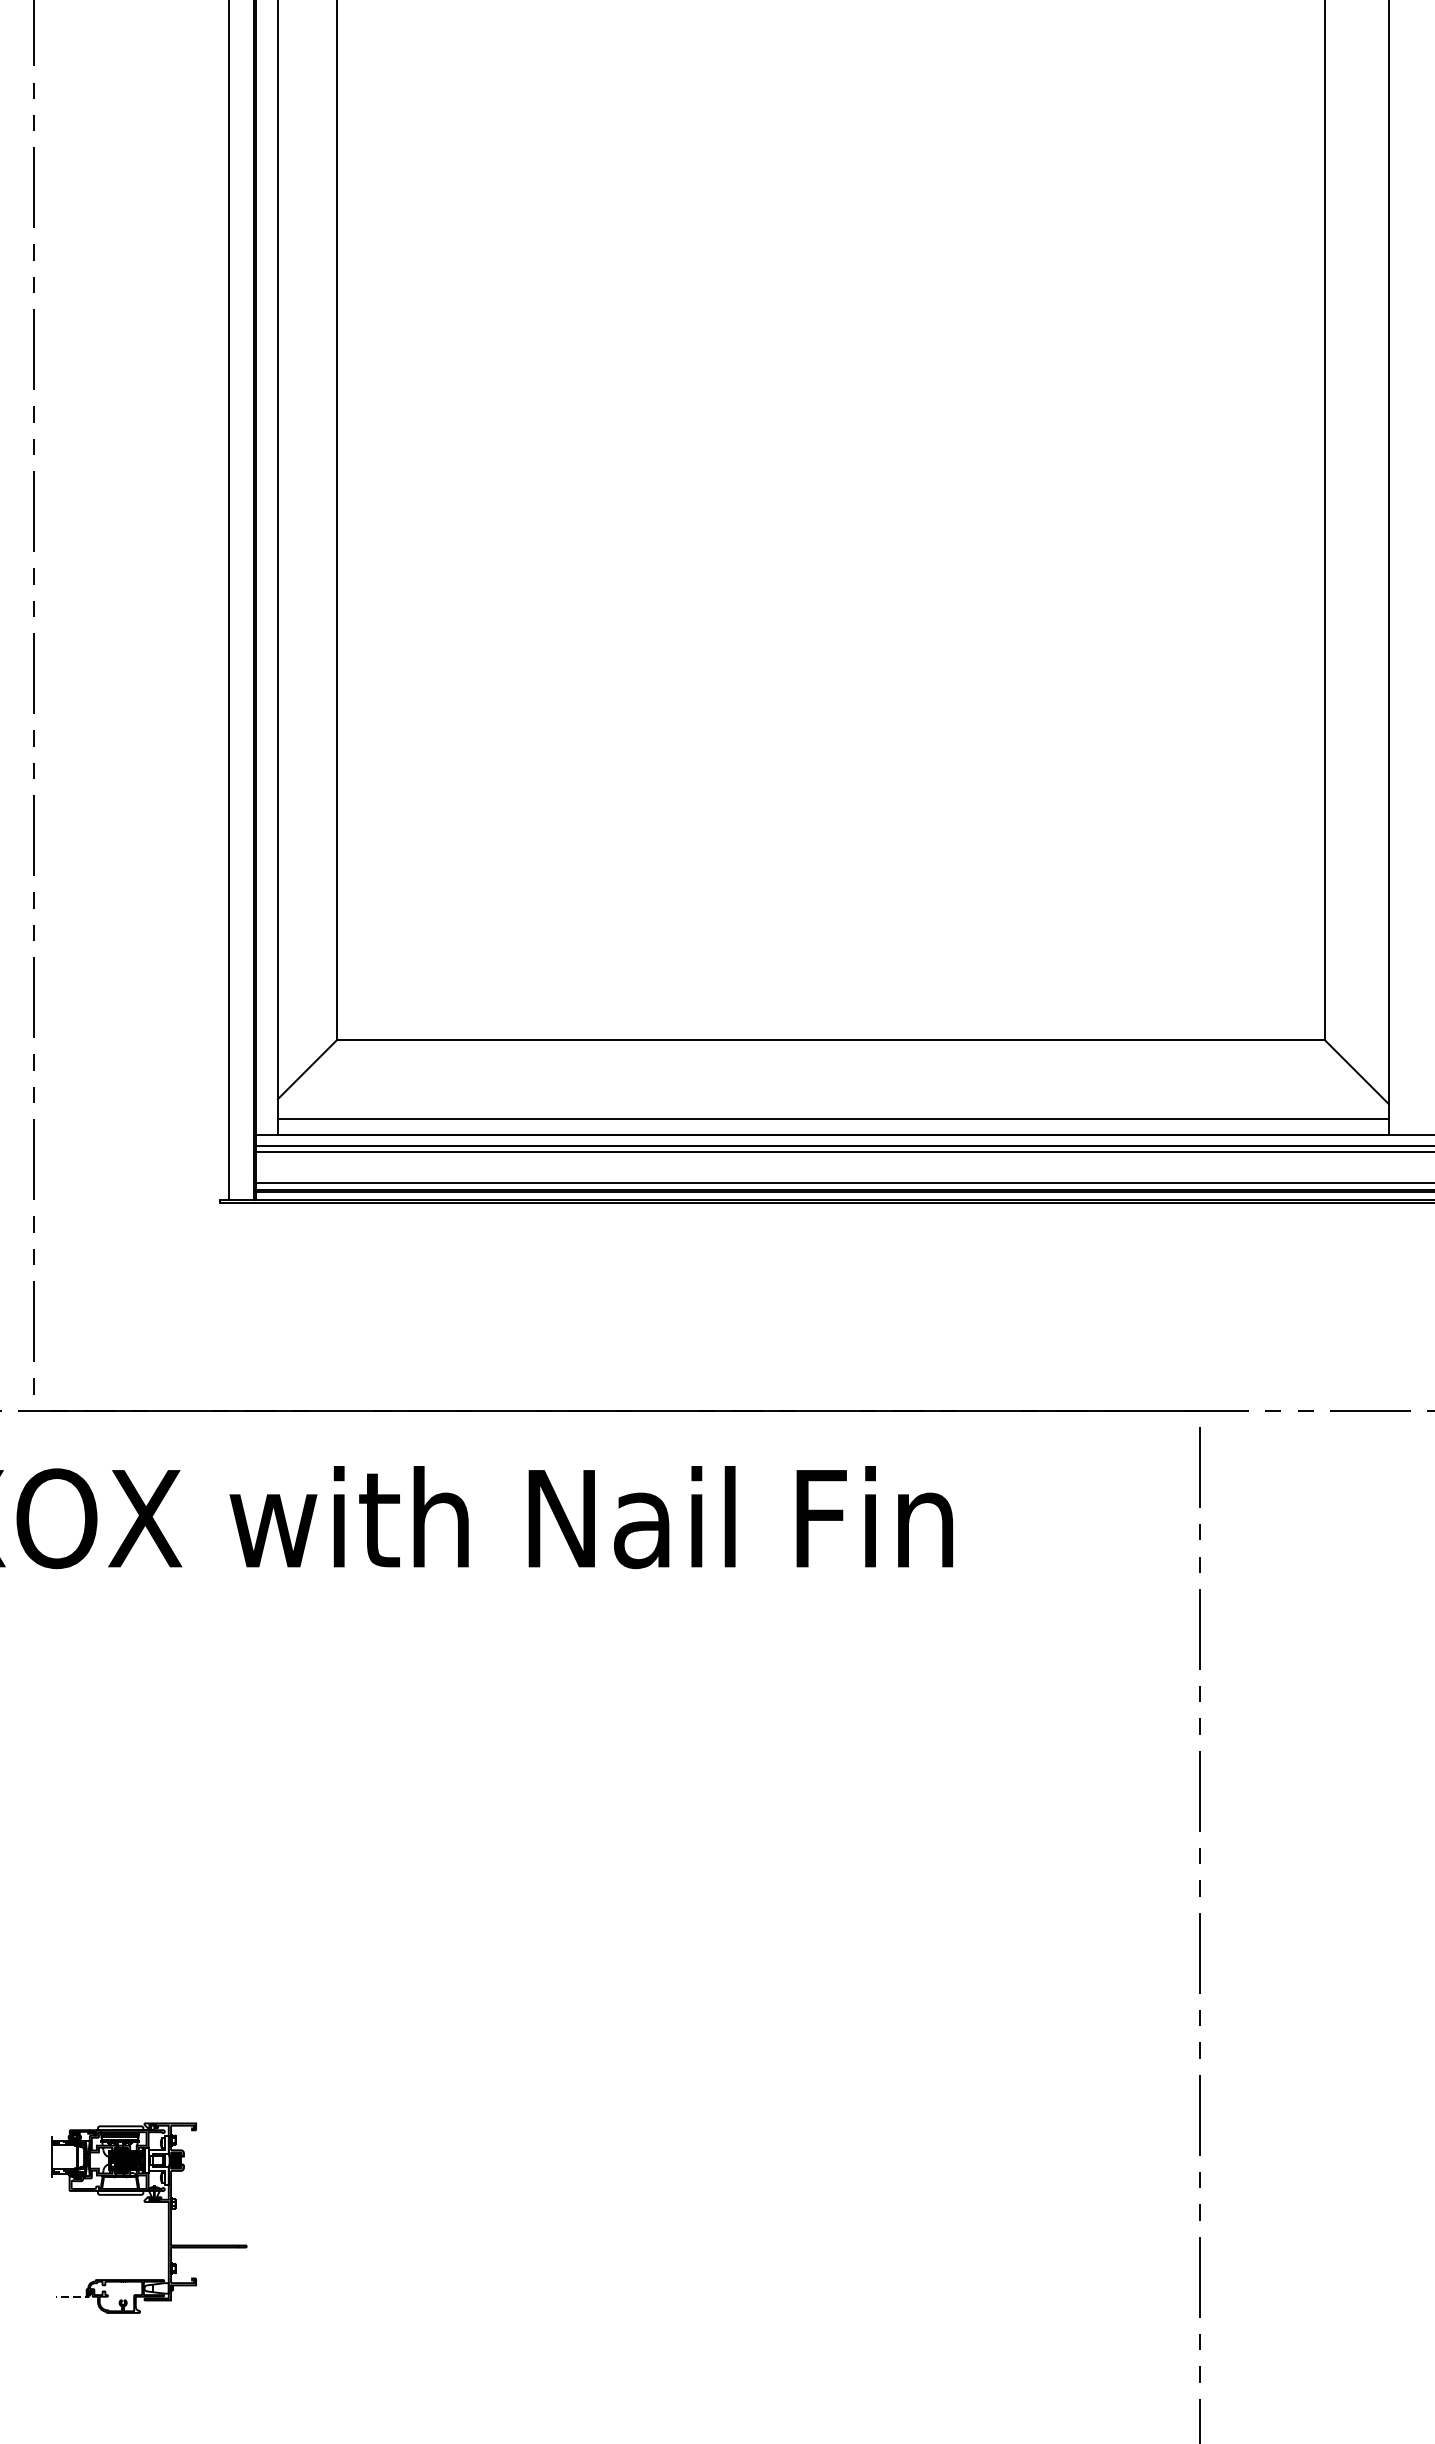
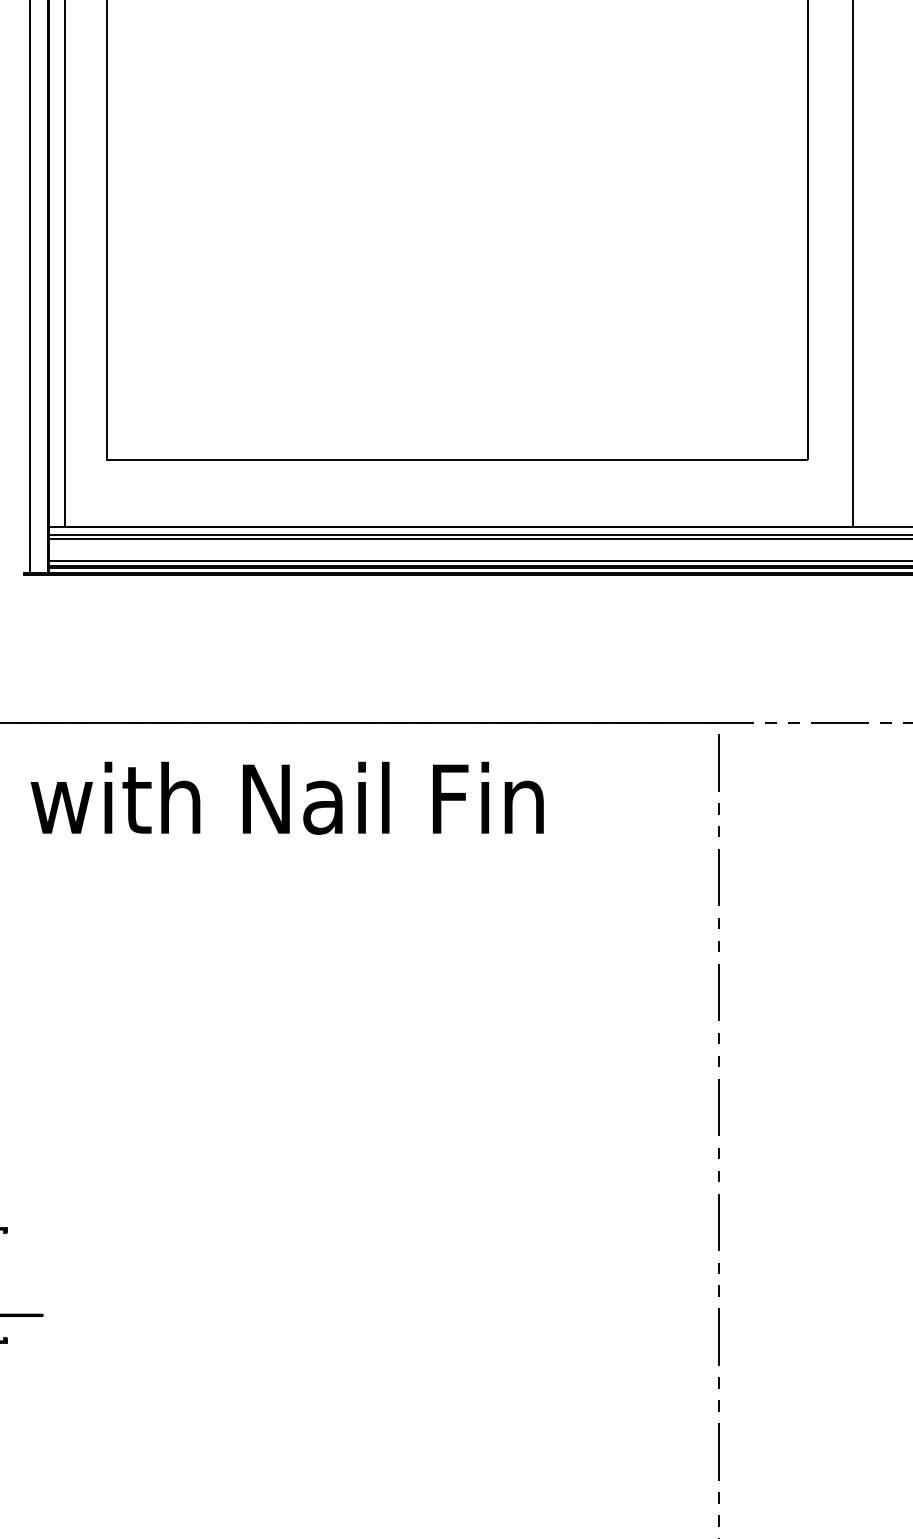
line: (306, 1069) -> (85, 480), removed
line: (1356, 1071) -> (829, 482), removed
line: (832, 1119) -> (458, 516), removed

